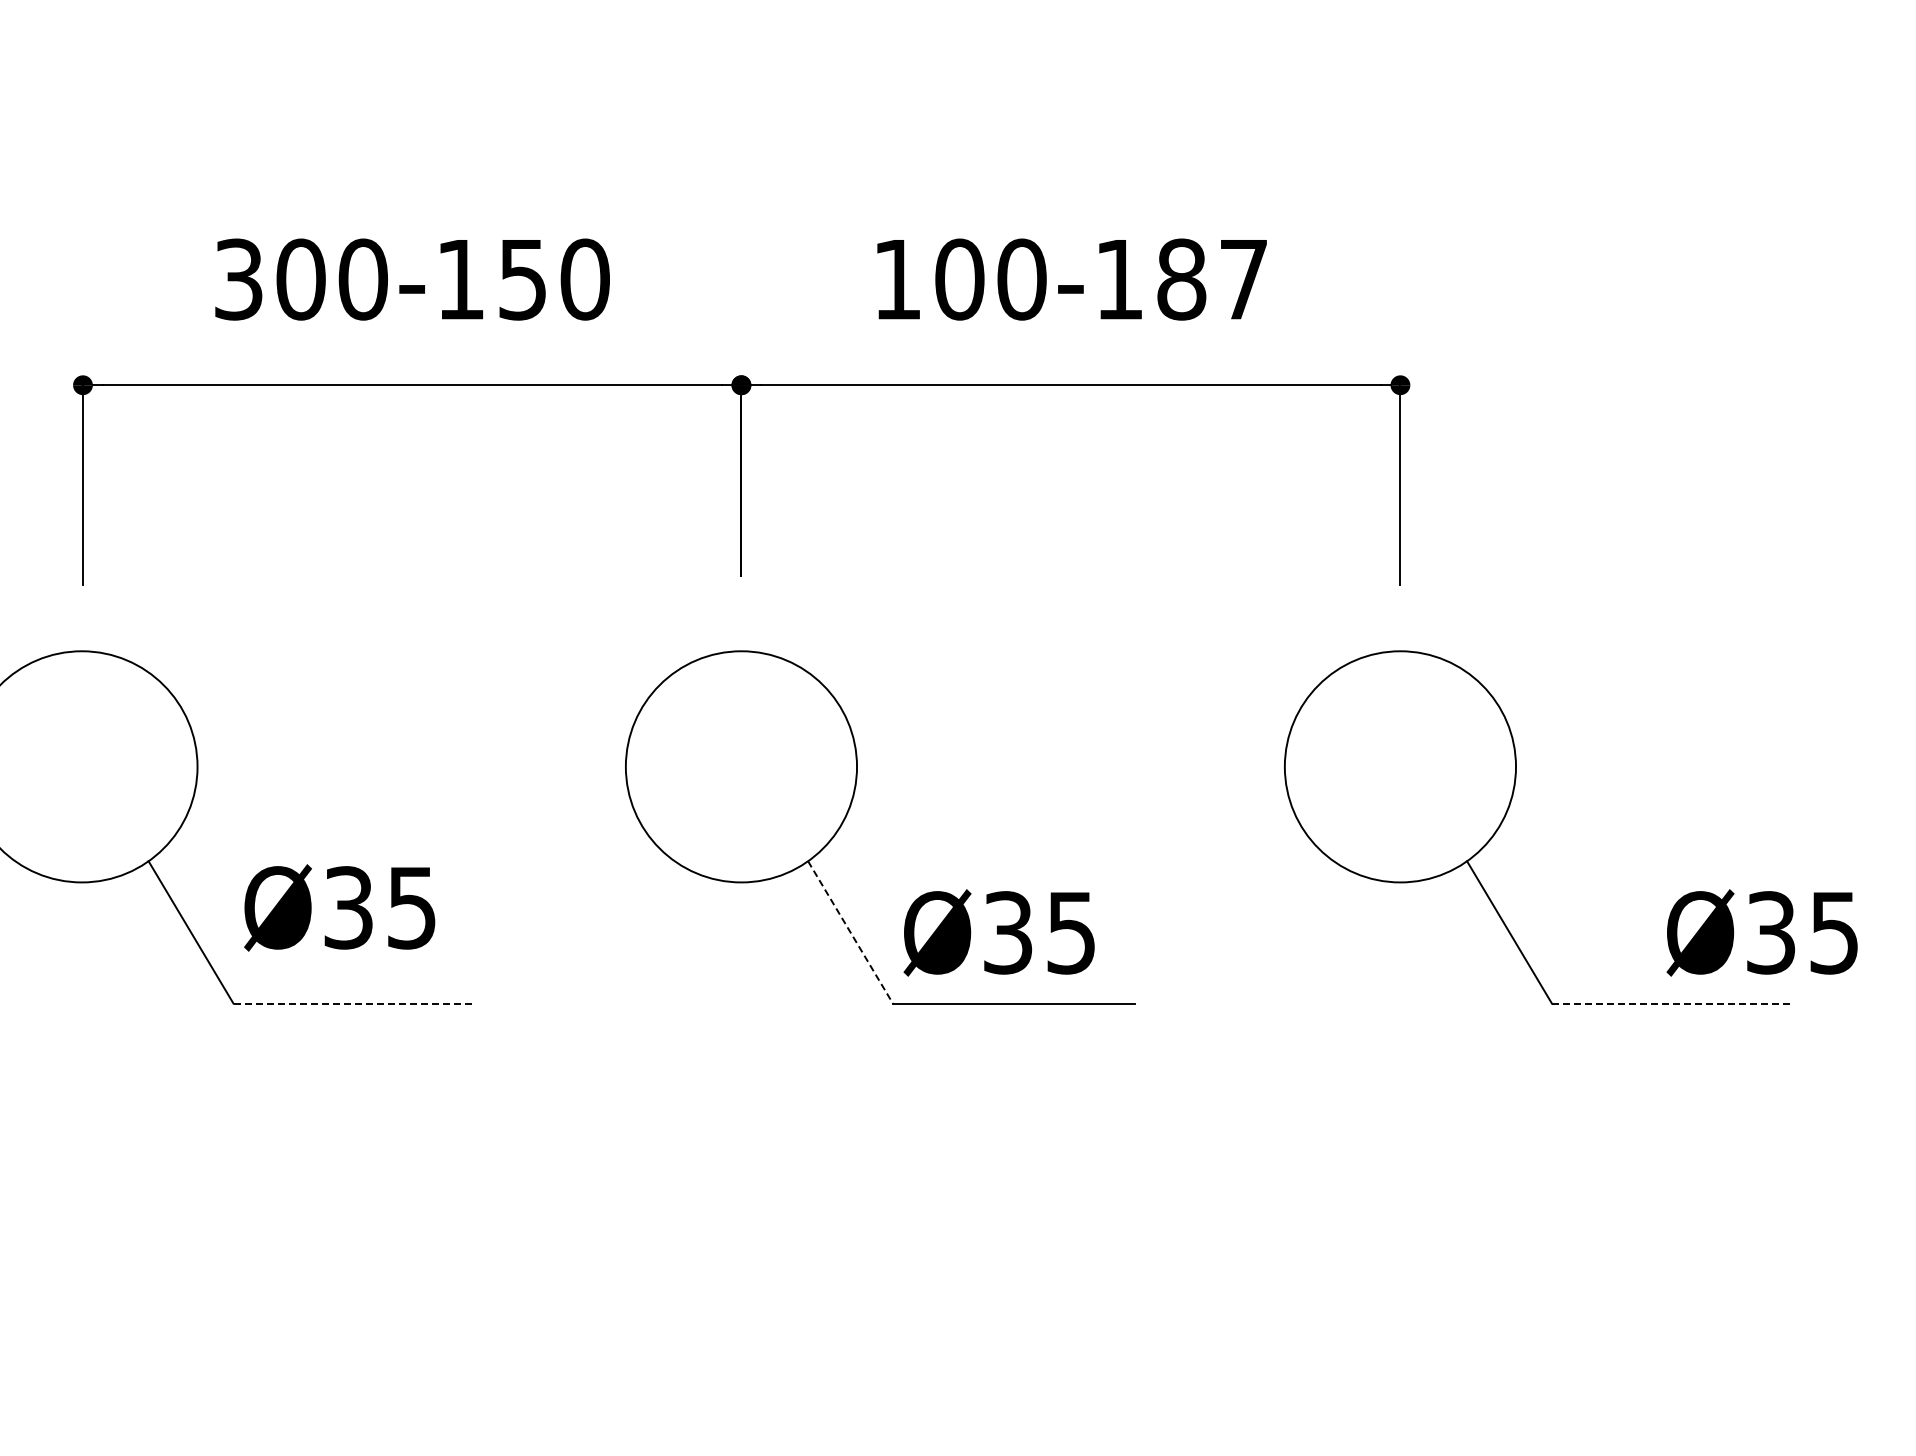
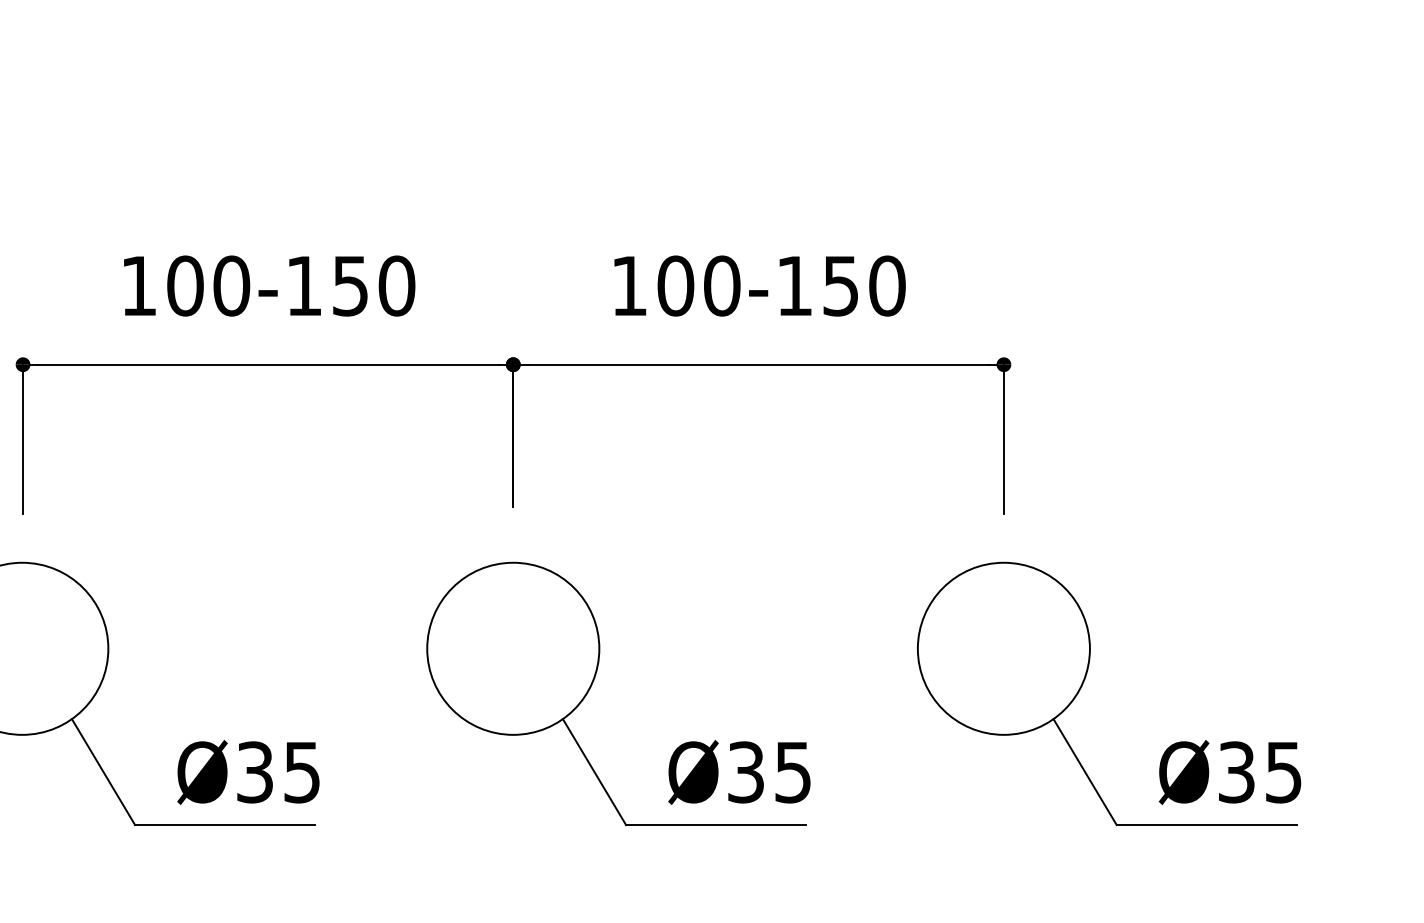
text: (238, 279) -> (138, 285), 300-150 -> 100-150
text: (1212, 279) -> (863, 285), 100-187 -> 100-150
text: (339, 907) -> (248, 772), moved
line: (850, 932) -> (594, 772), dashed -> solid
text: (998, 932) -> (738, 772), moved
text: (1761, 932) -> (1229, 772), moved
line: (355, 1003) -> (225, 825), dashed -> solid
line: (1673, 1003) -> (1207, 825), dashed -> solid

